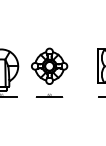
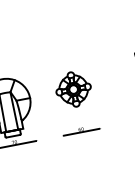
part: (49, 65) -> (73, 88), size x0.7

